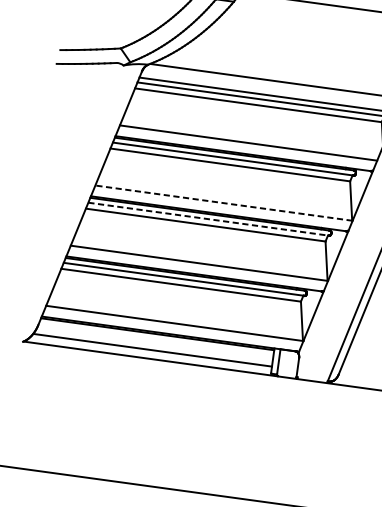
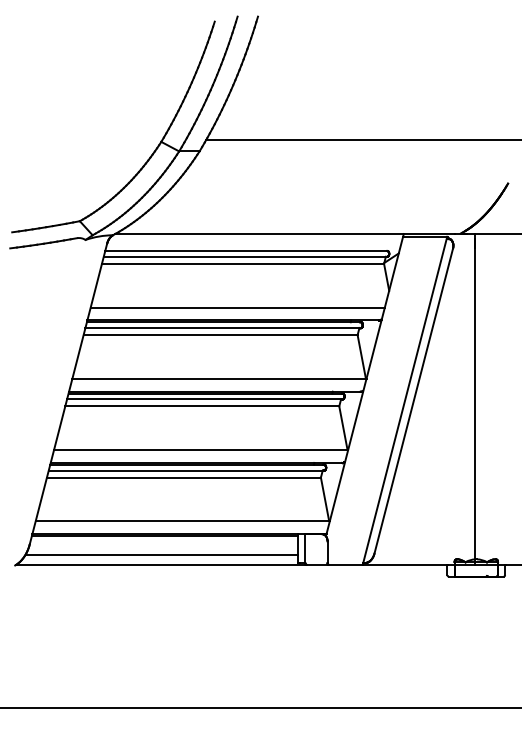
line: (223, 202) -> (218, 378), dashed -> solid
line: (208, 219) -> (204, 399), dashed -> solid

